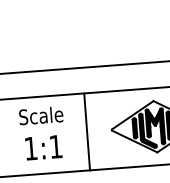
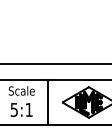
text: (29, 148) -> (13, 109), 1:1 -> 5:1

